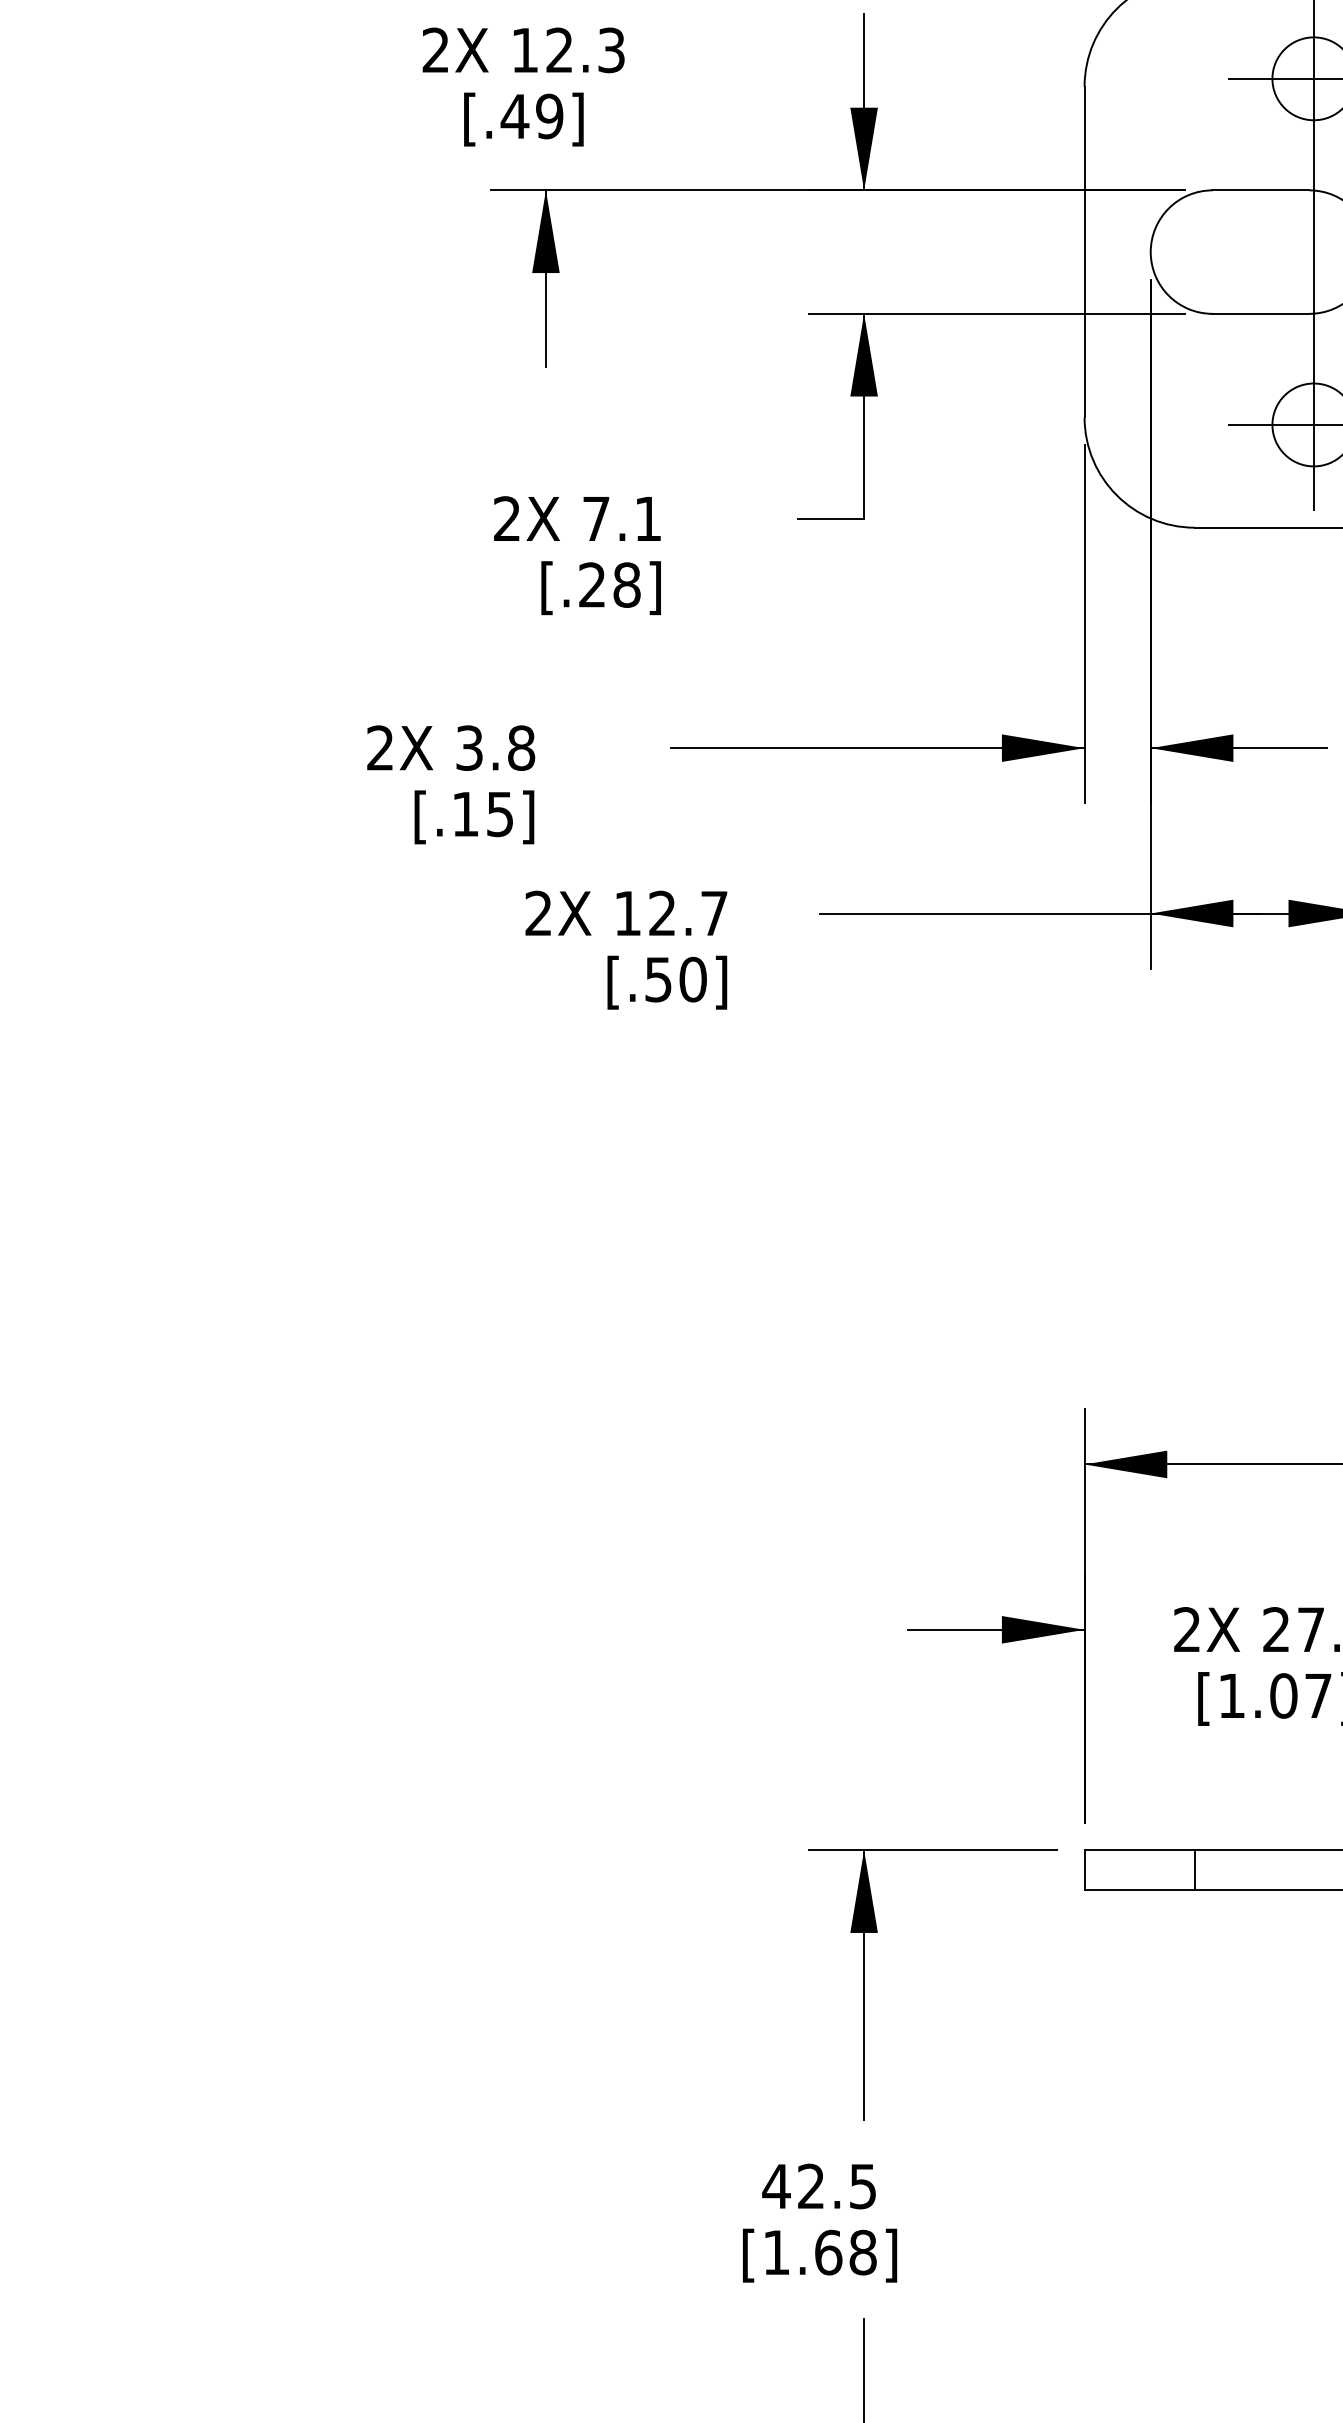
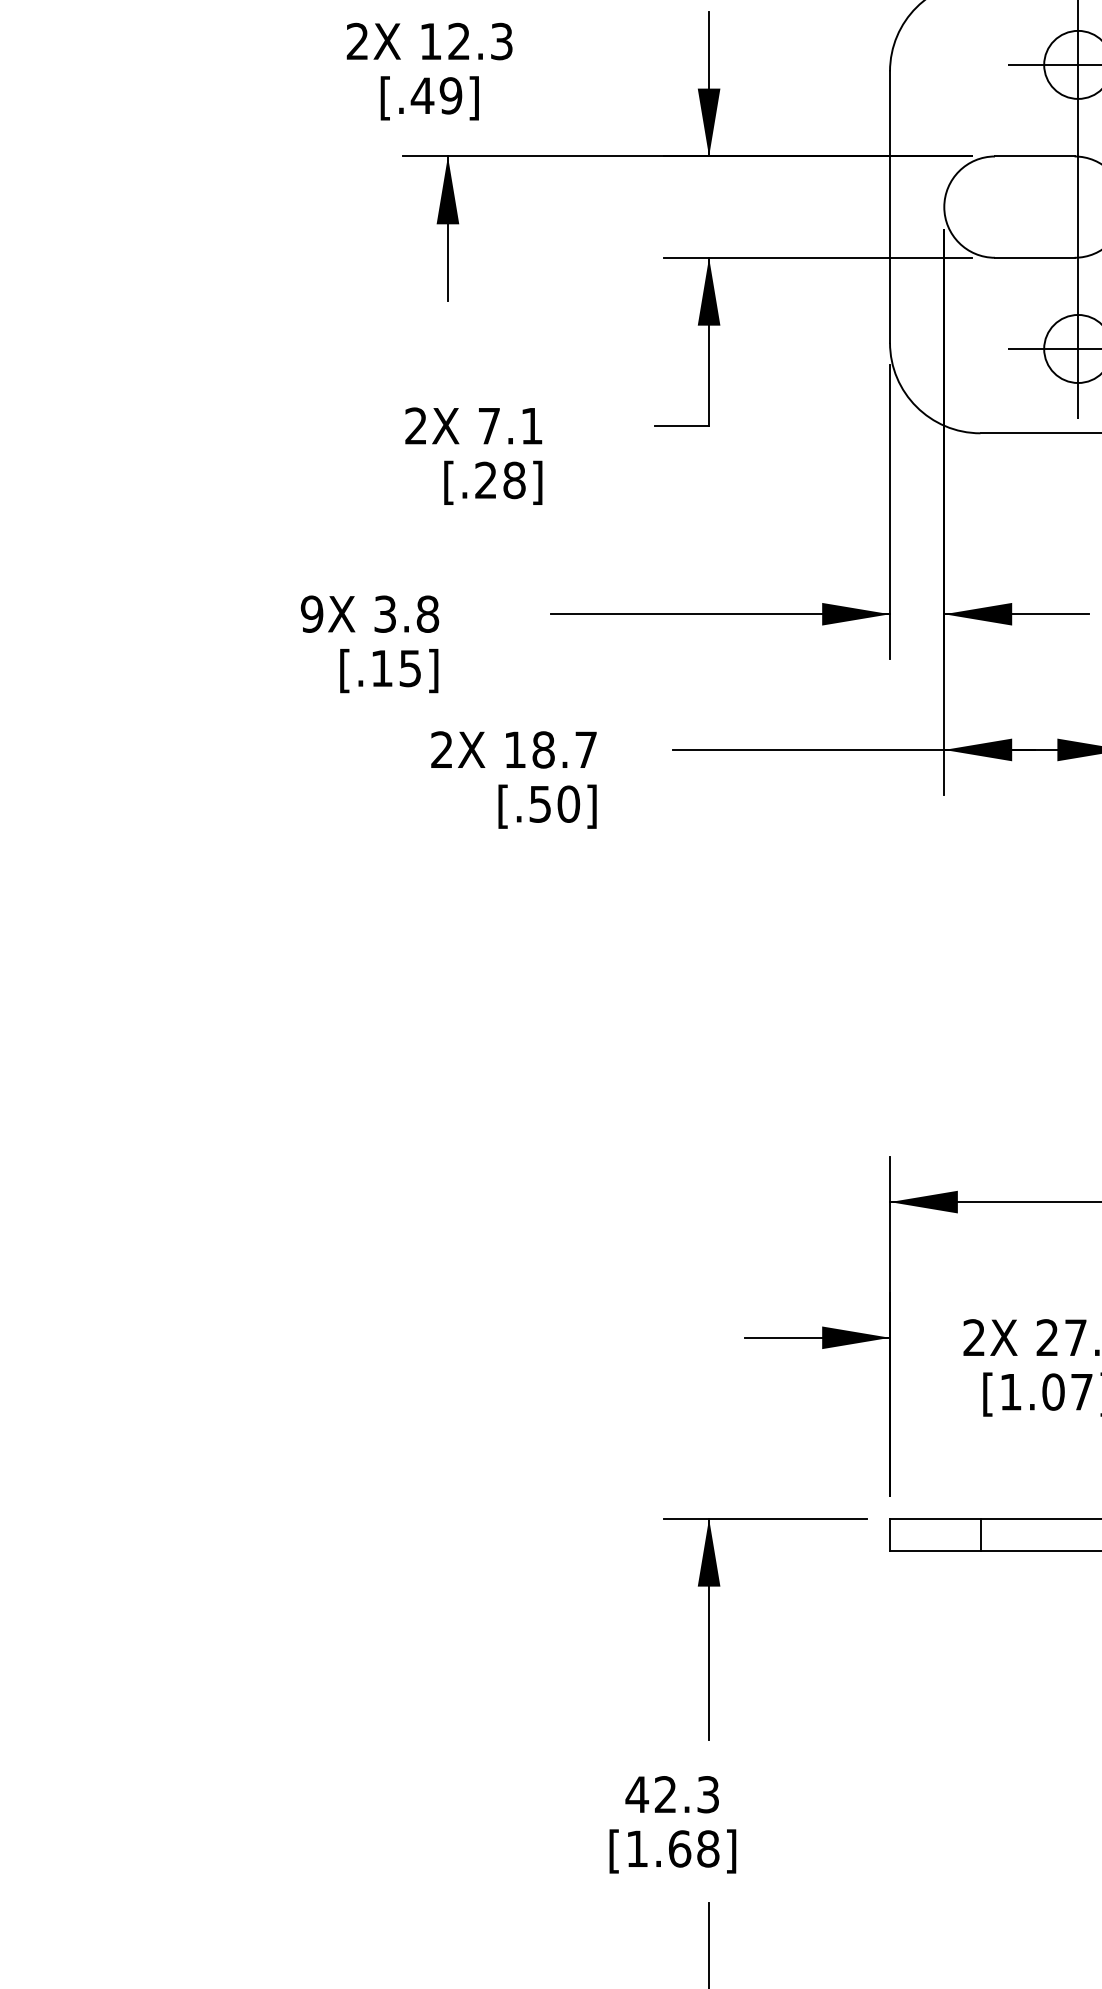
text: (379, 747) -> (311, 613), 2X -> 9X
text: (662, 913) -> (543, 749), 12.7 -> 18.7
text: (863, 2185) -> (708, 1793), 42.5 -> 42.3

